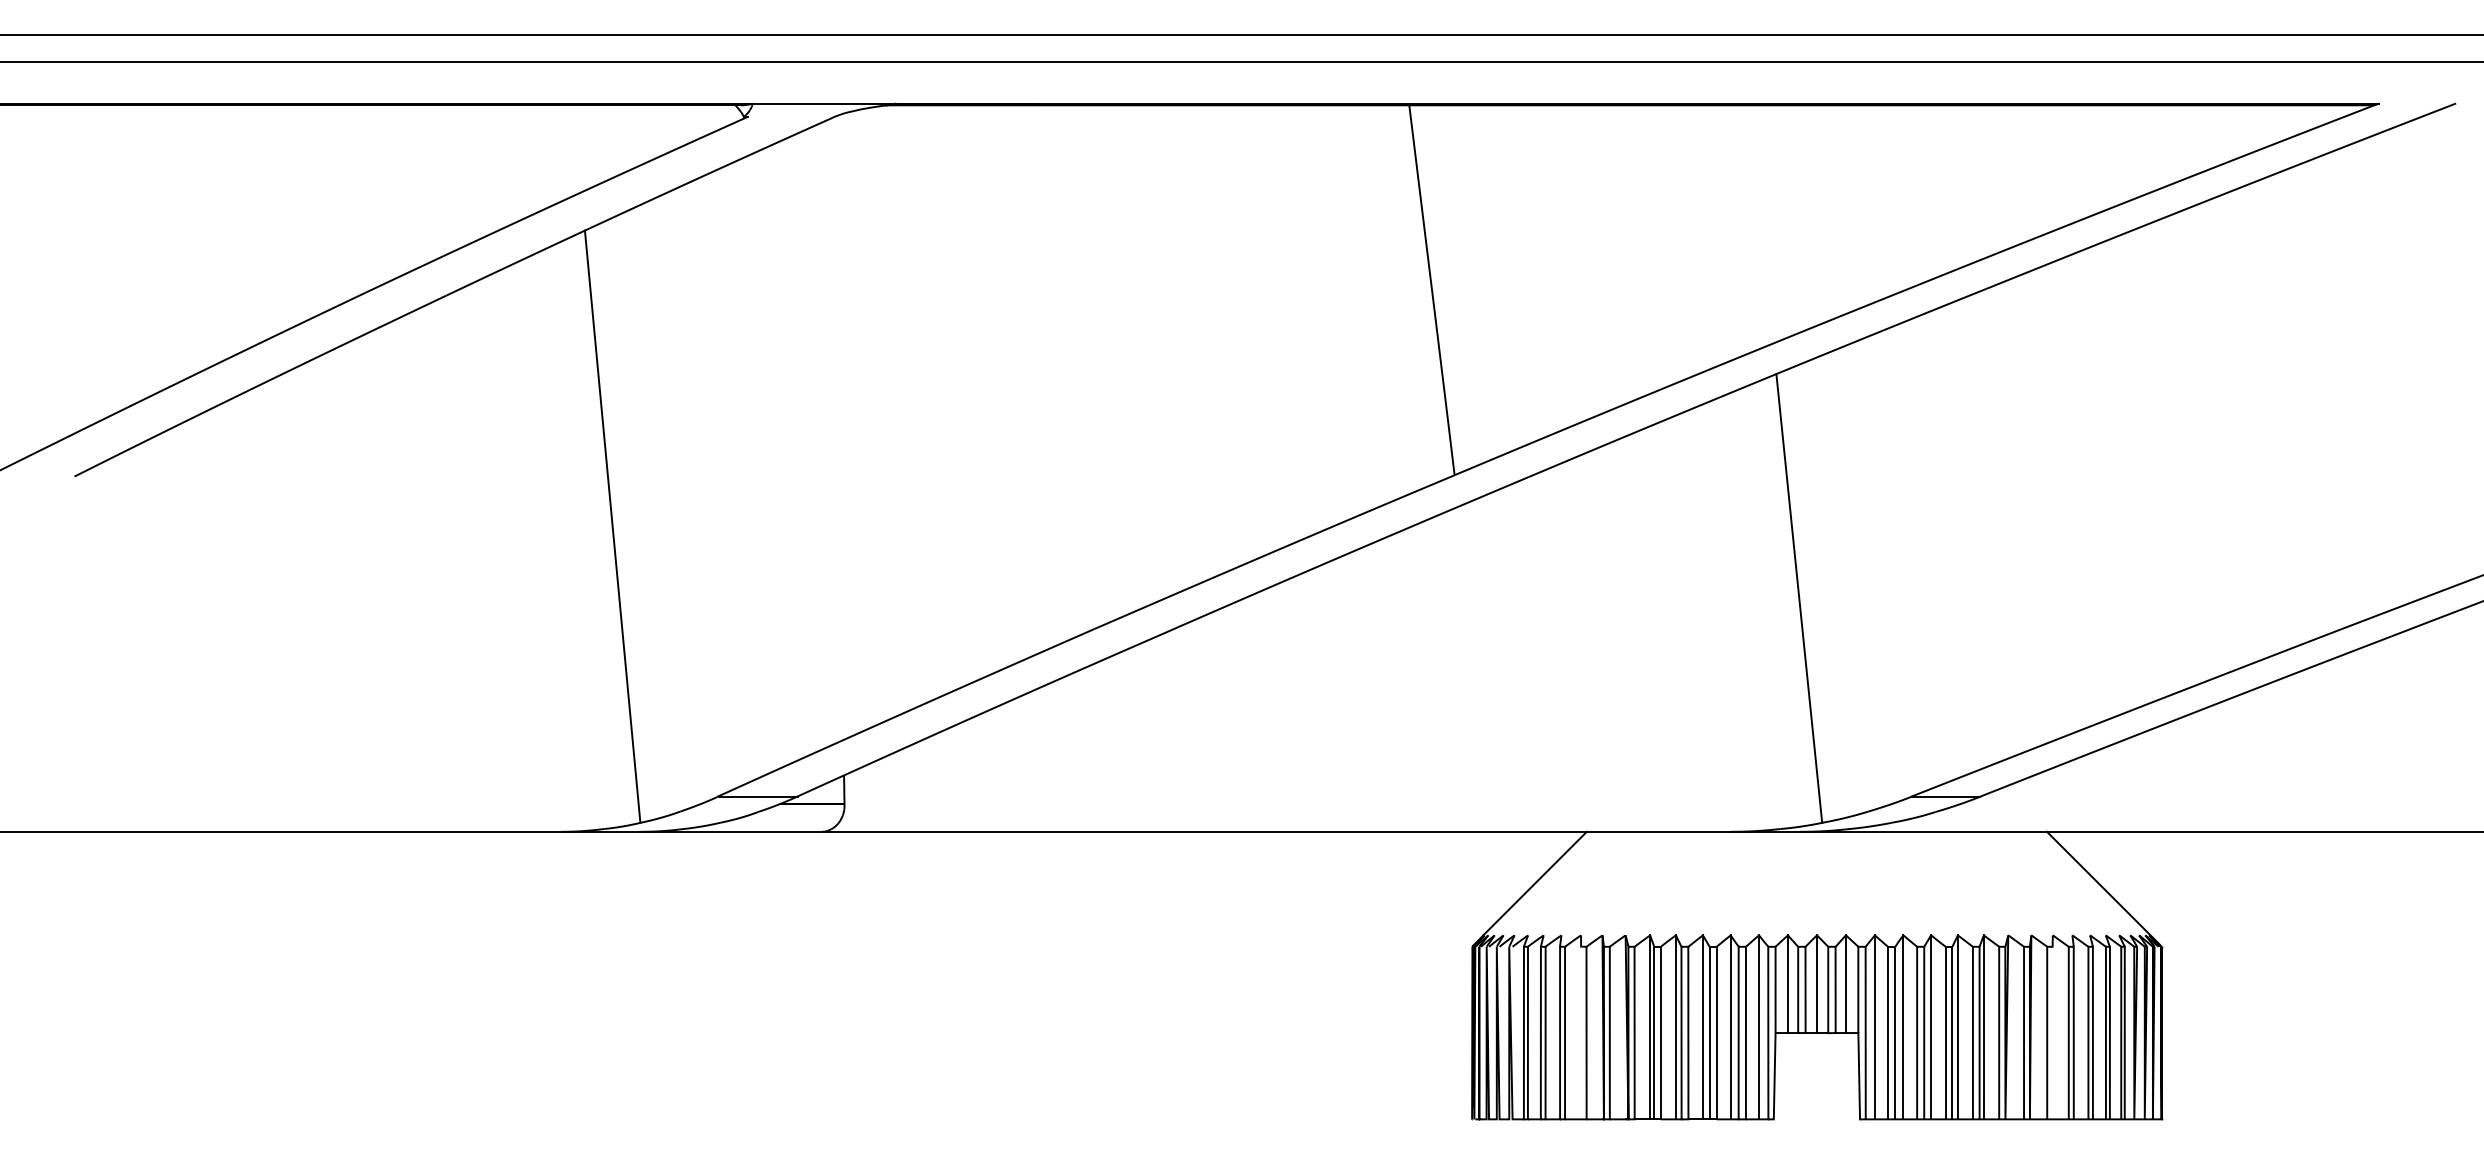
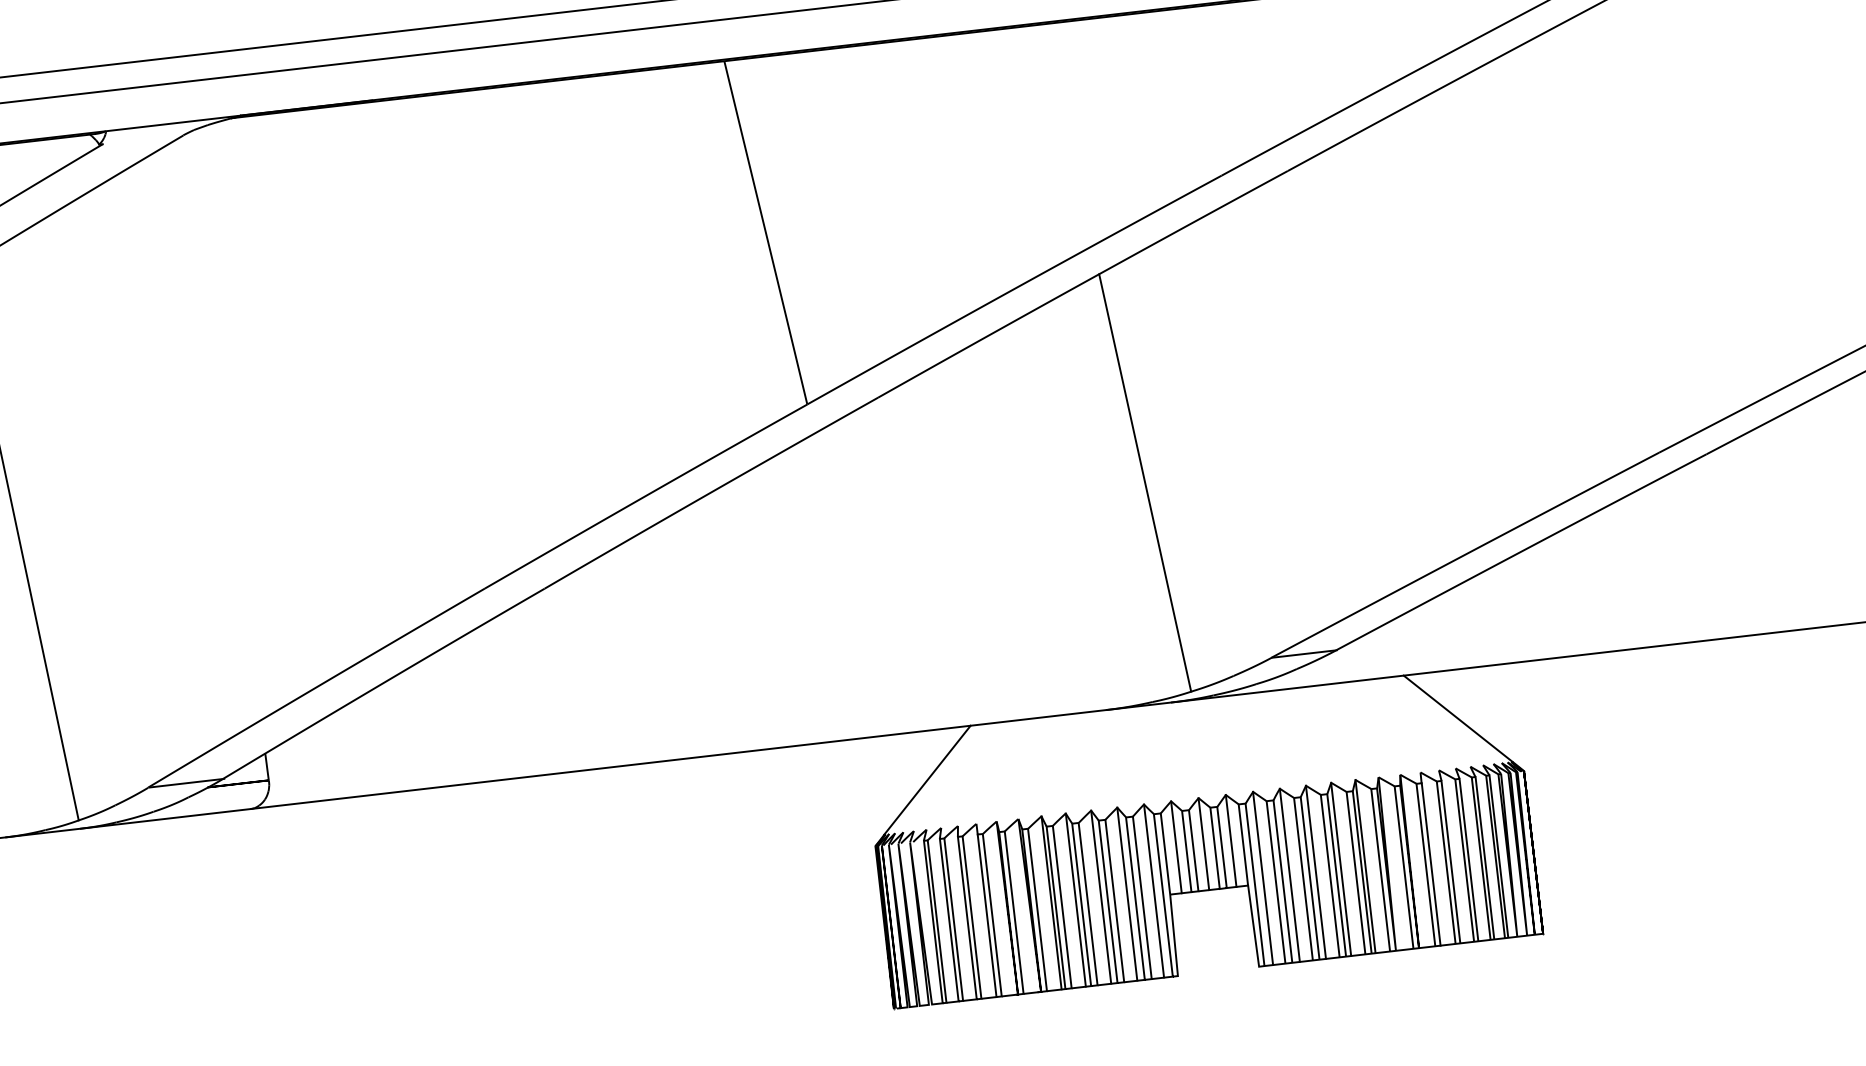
line: (1581, 1032) -> (987, 915), added
line: (2052, 1032) -> (1430, 863), added

